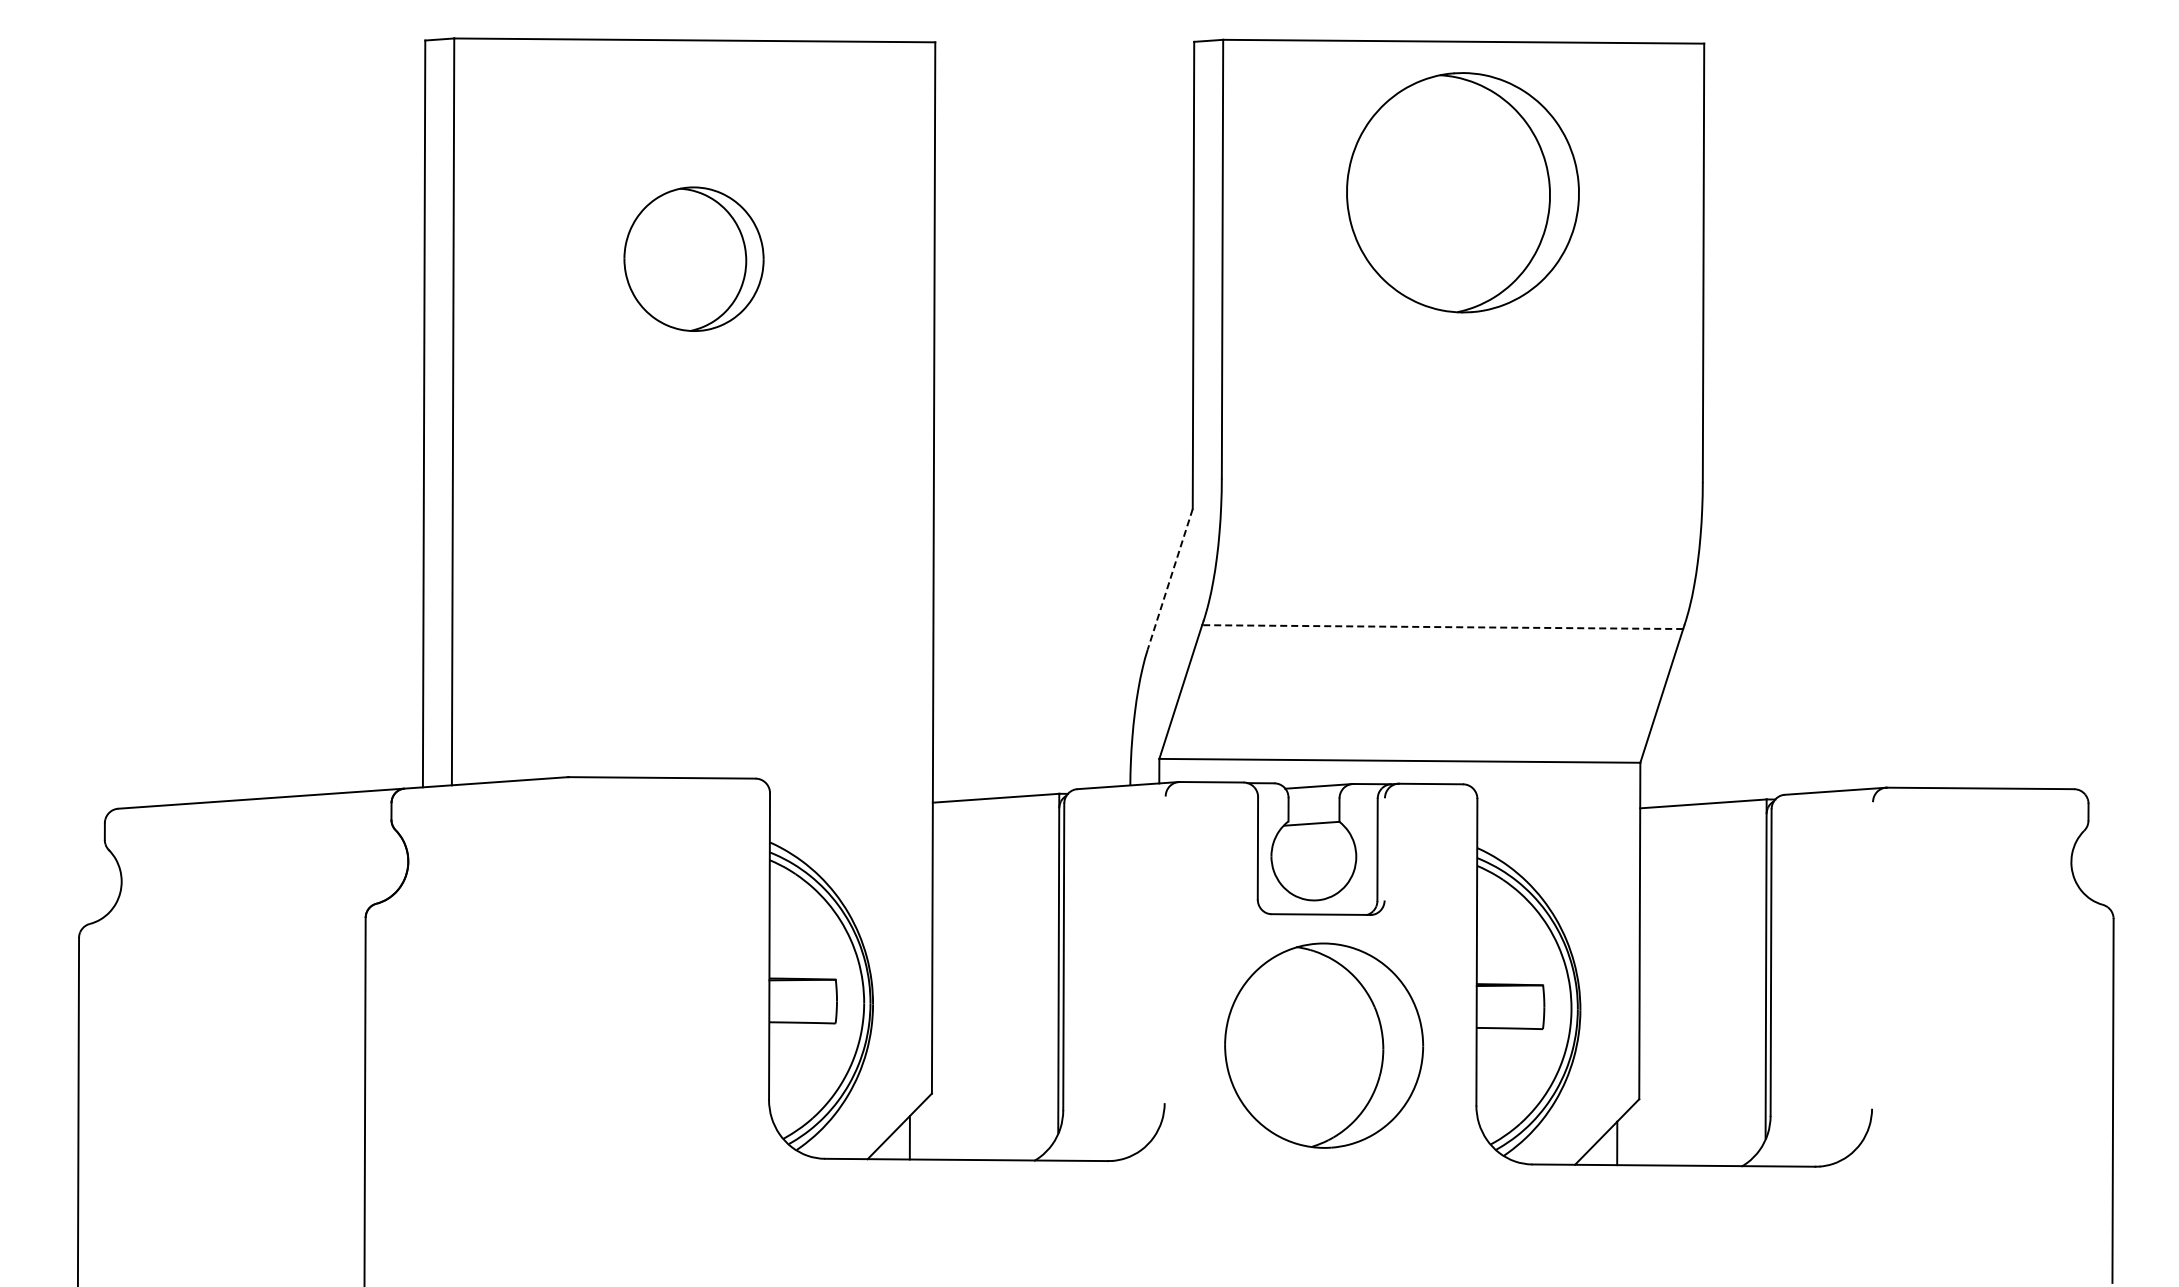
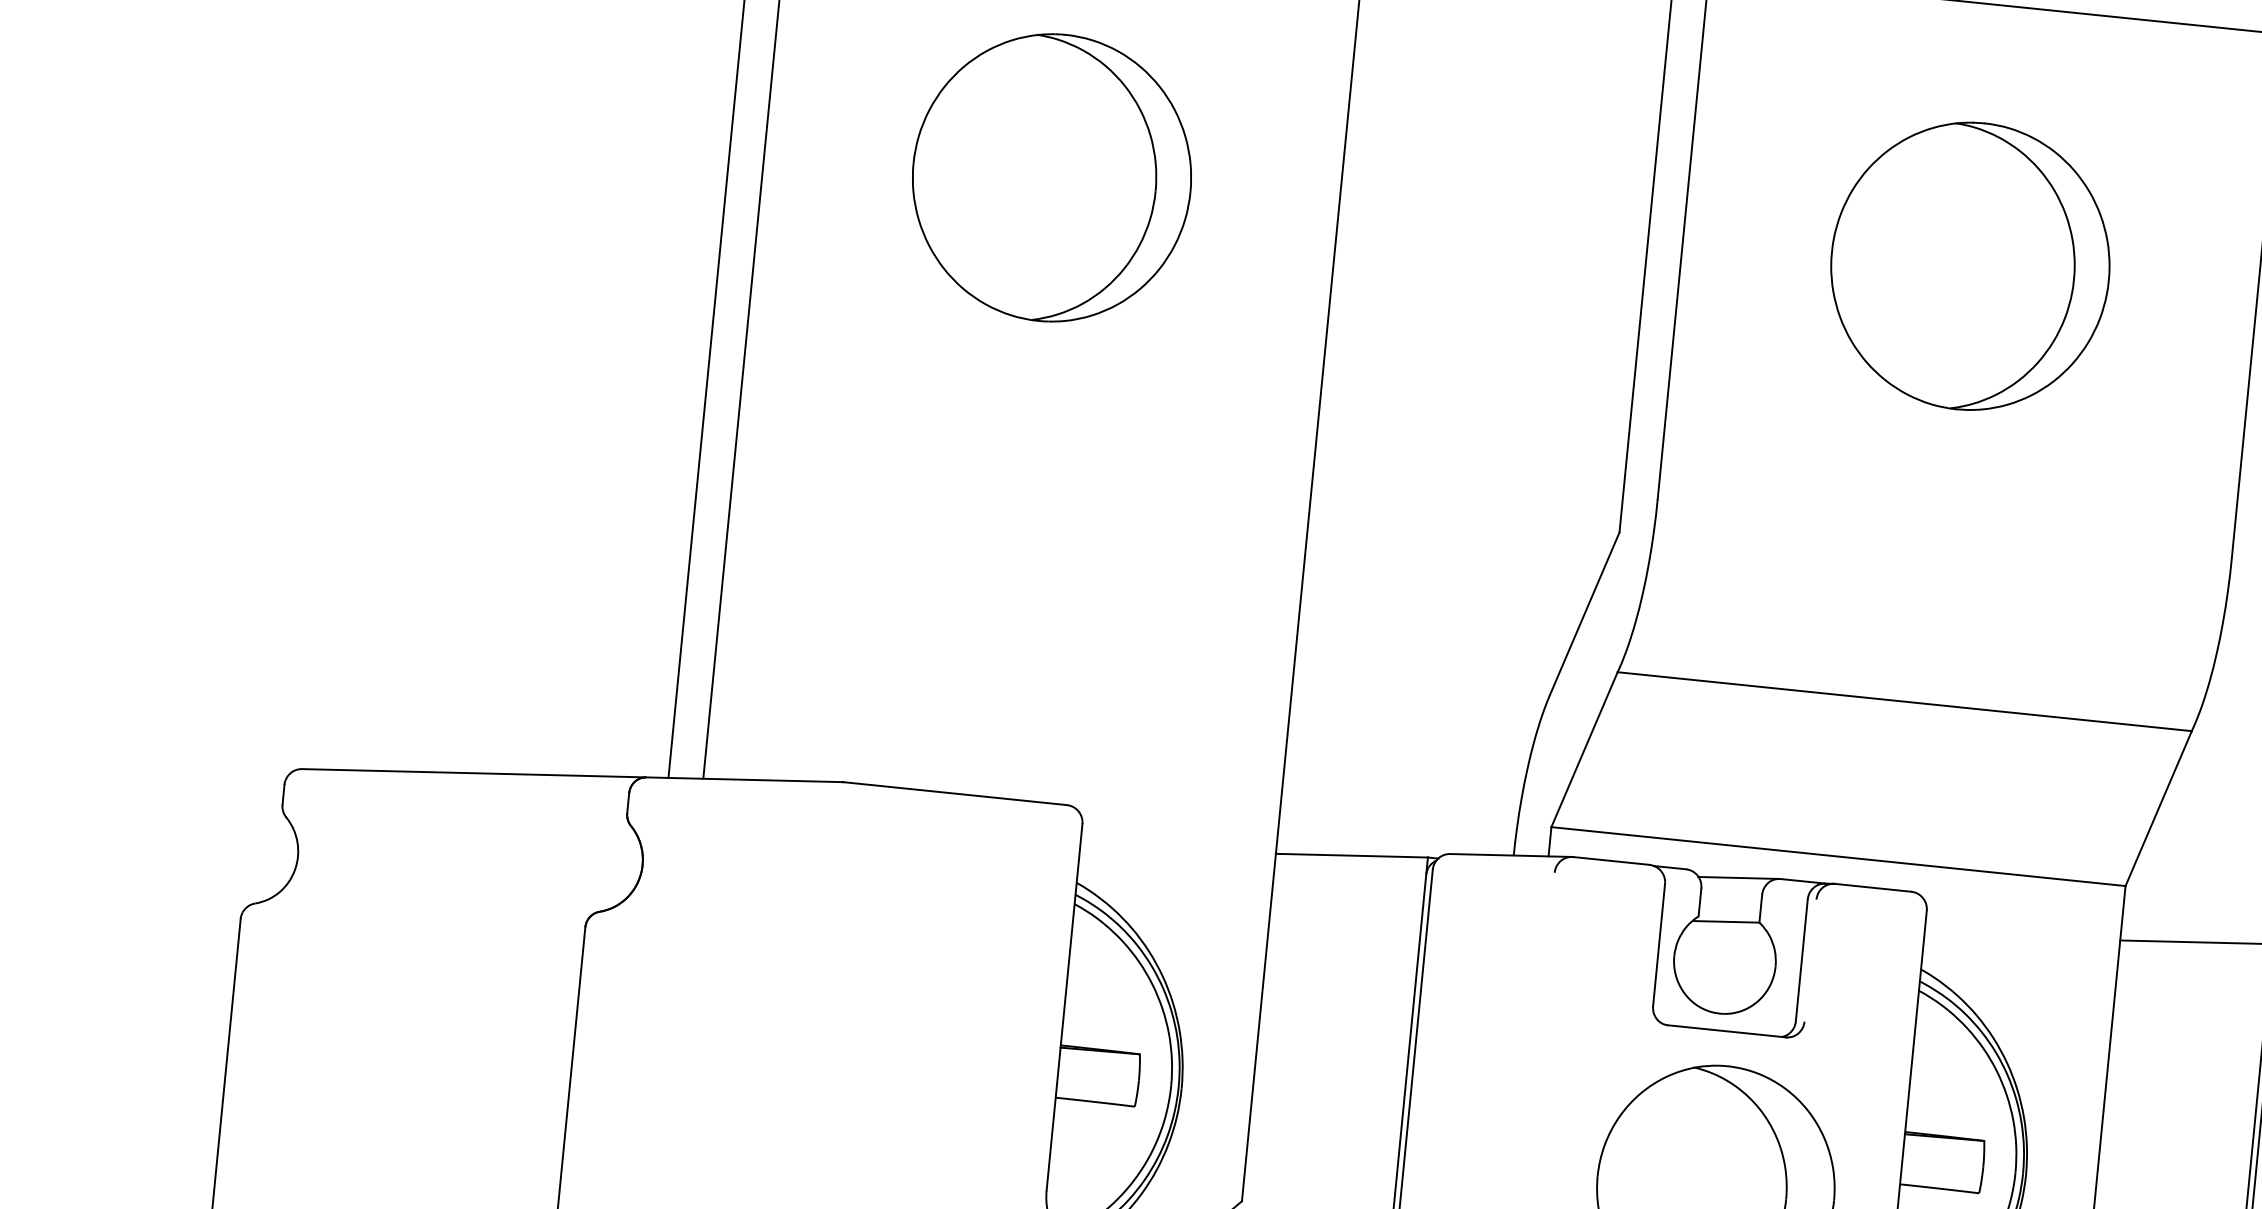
part: (1462, 192) -> (1969, 265), moved
part: (693, 258) -> (1051, 176), size x1.67
line: (1170, 579) -> (1584, 614), dashed -> solid
line: (1442, 627) -> (1904, 702), dashed -> solid

